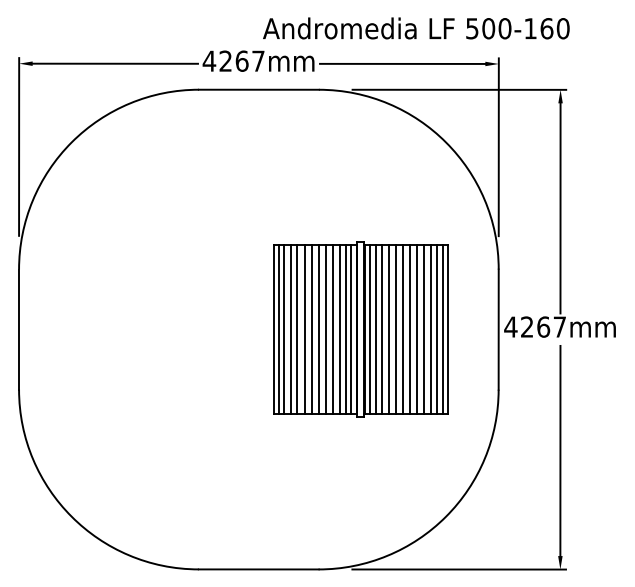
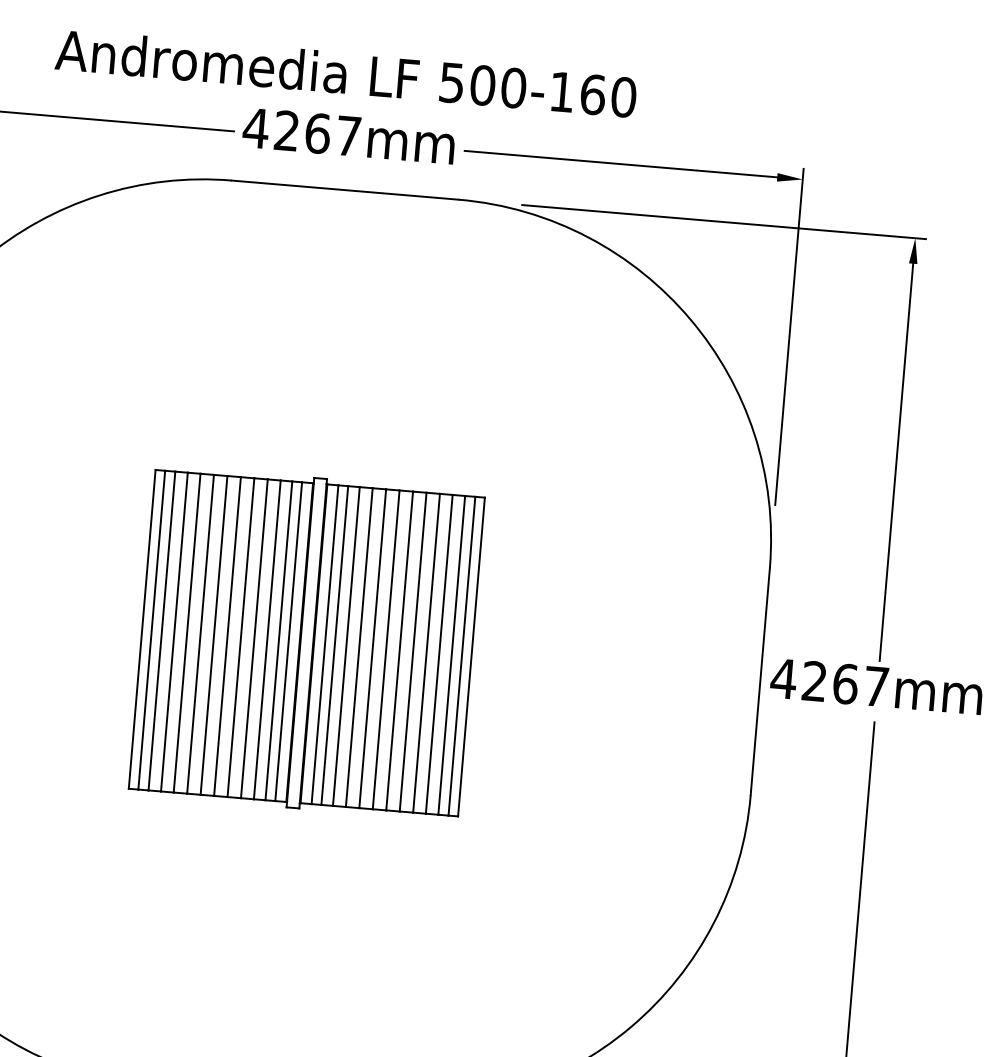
text: (416, 28) -> (346, 73), moved
part: (360, 329) -> (306, 643), moved

